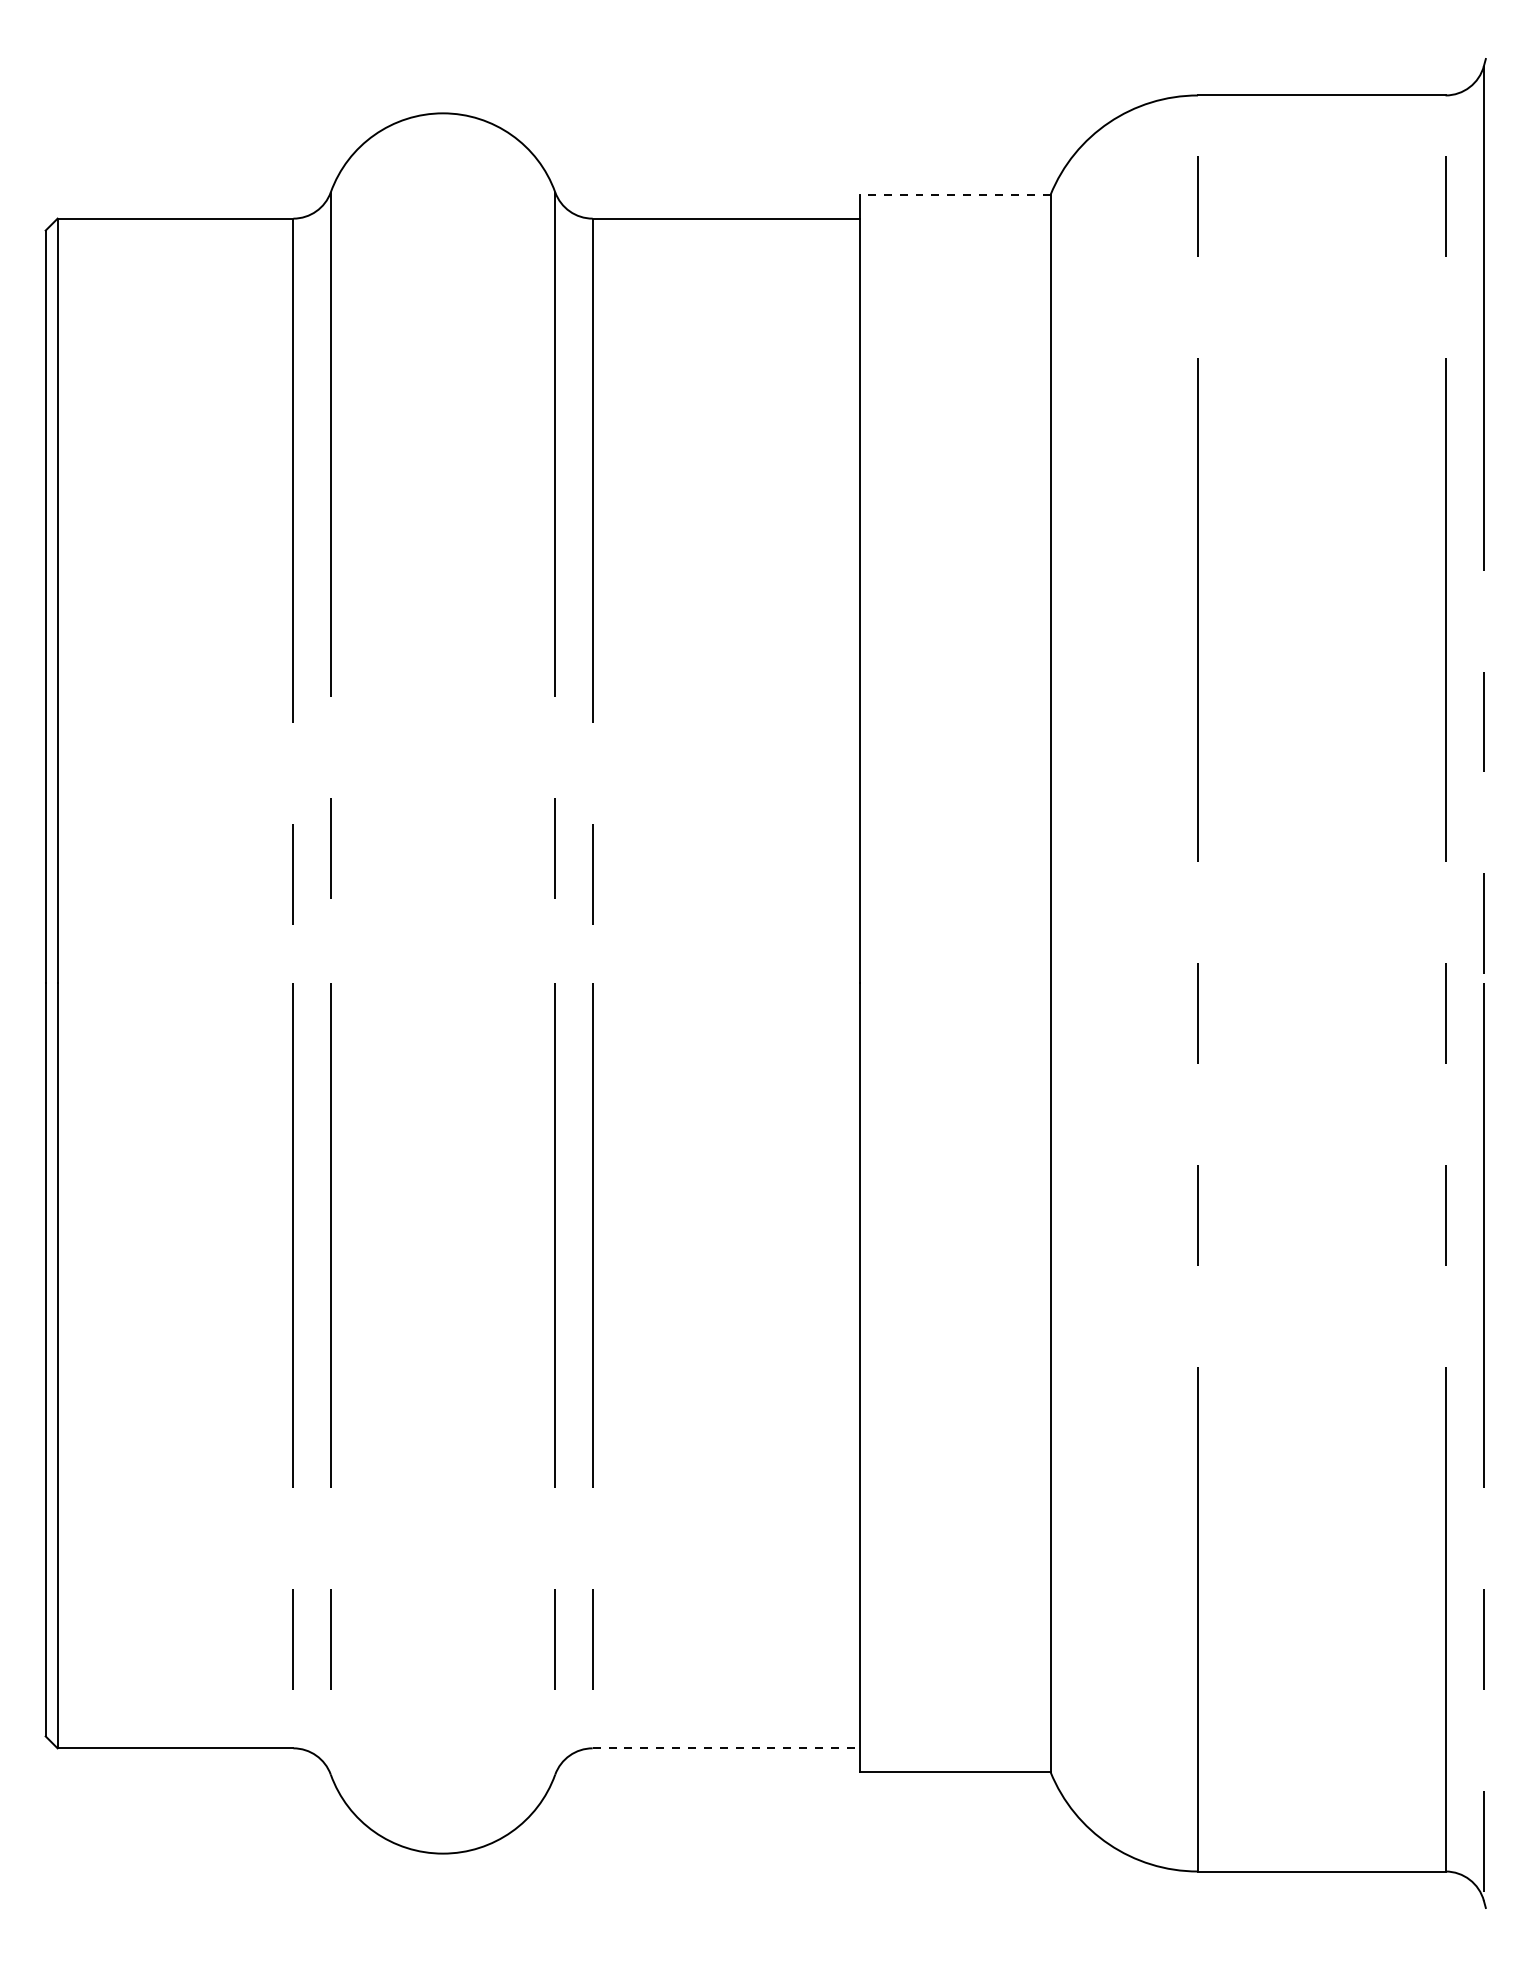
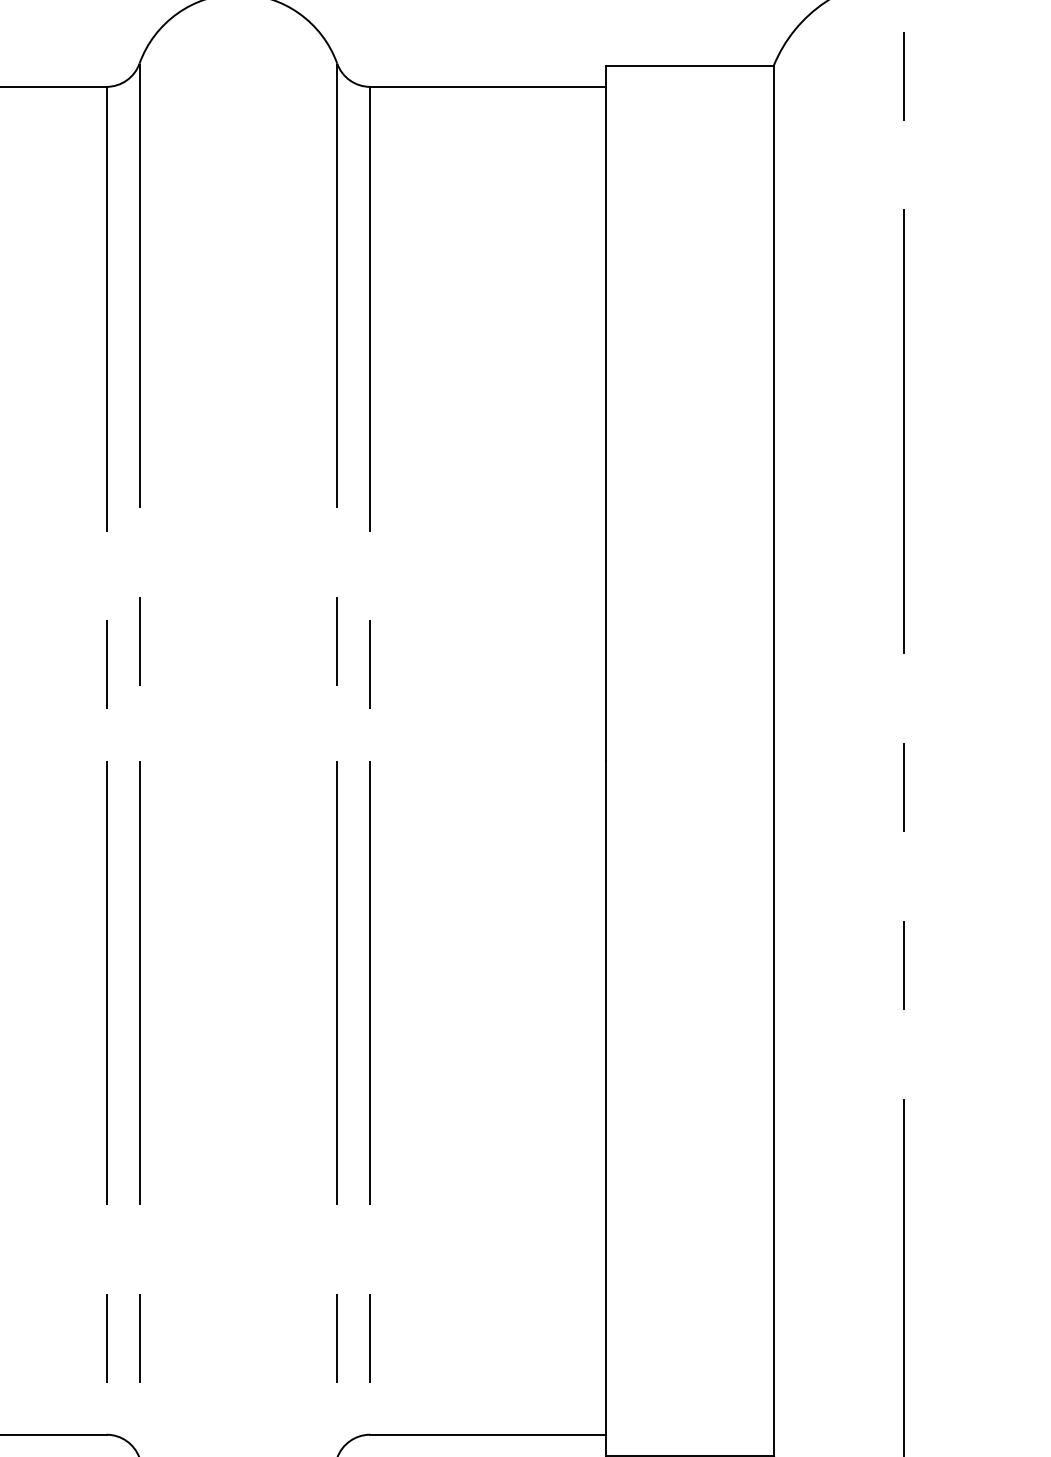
line: (954, 194) -> (689, 65), dashed -> solid
line: (726, 1748) -> (488, 1434), dashed -> solid

